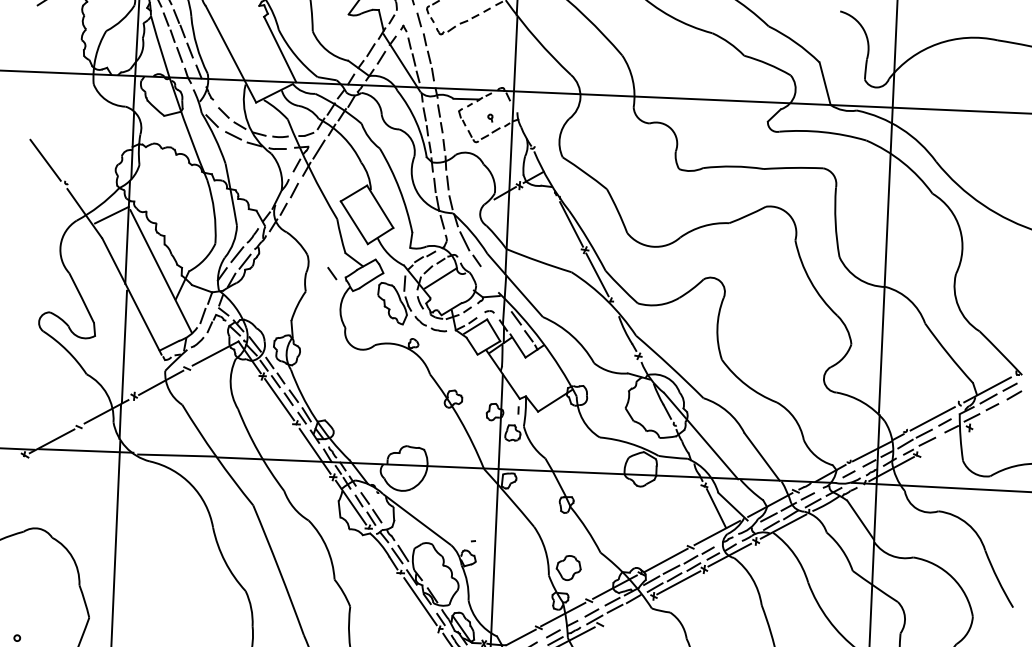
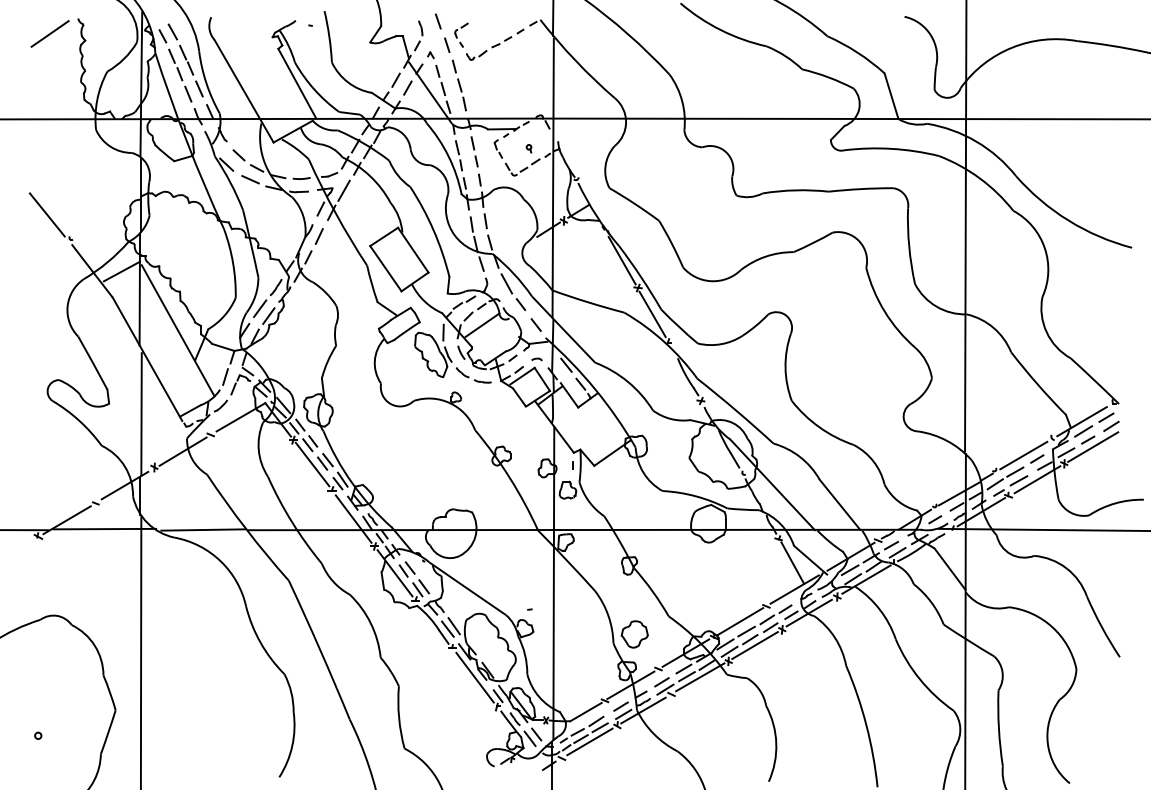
line: (331, 273) -> (535, 324), moved
line: (997, 413) -> (1093, 446), added
line: (944, 441) -> (1037, 479), added
line: (627, 610) -> (700, 677), added

